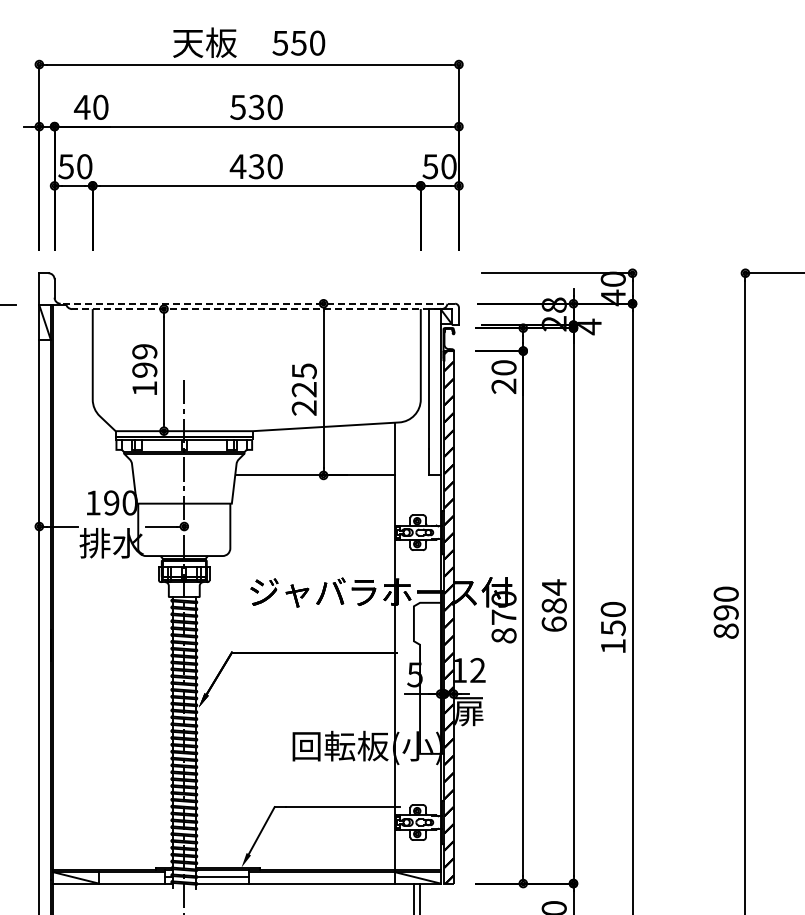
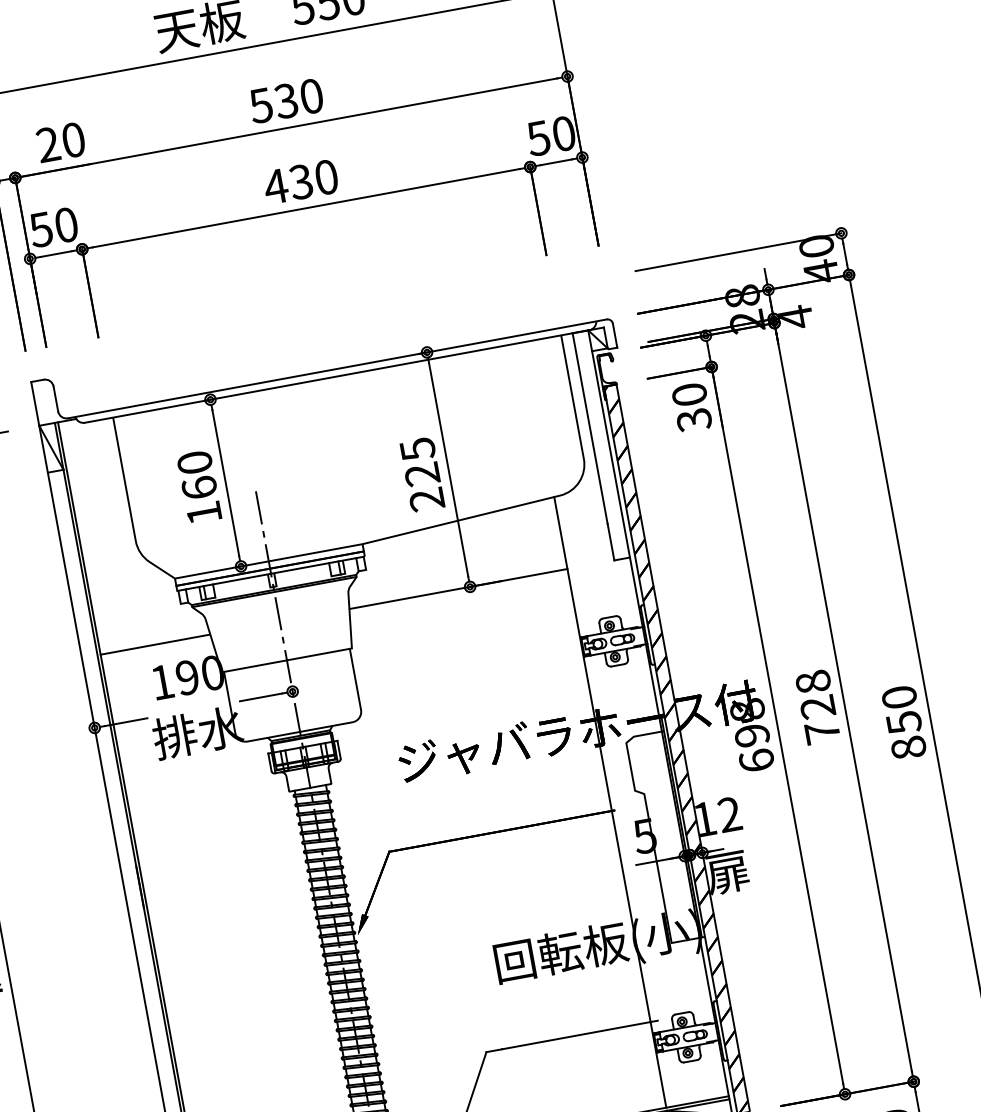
text: (81, 106) -> (47, 143), 40 -> 20
line: (257, 303) -> (336, 368), dashed -> solid
line: (256, 309) -> (336, 377), dashed -> solid
text: (144, 360) -> (196, 474), 199 -> 160
text: (503, 386) -> (693, 420), 20 -> 30
line: (93, 475) -> (155, 644), added
text: (553, 605) -> (816, 706), 684 -> 728
text: (503, 617) -> (751, 735), 870 -> 698
text: (612, 646) -> (907, 748), 150 -> 850

